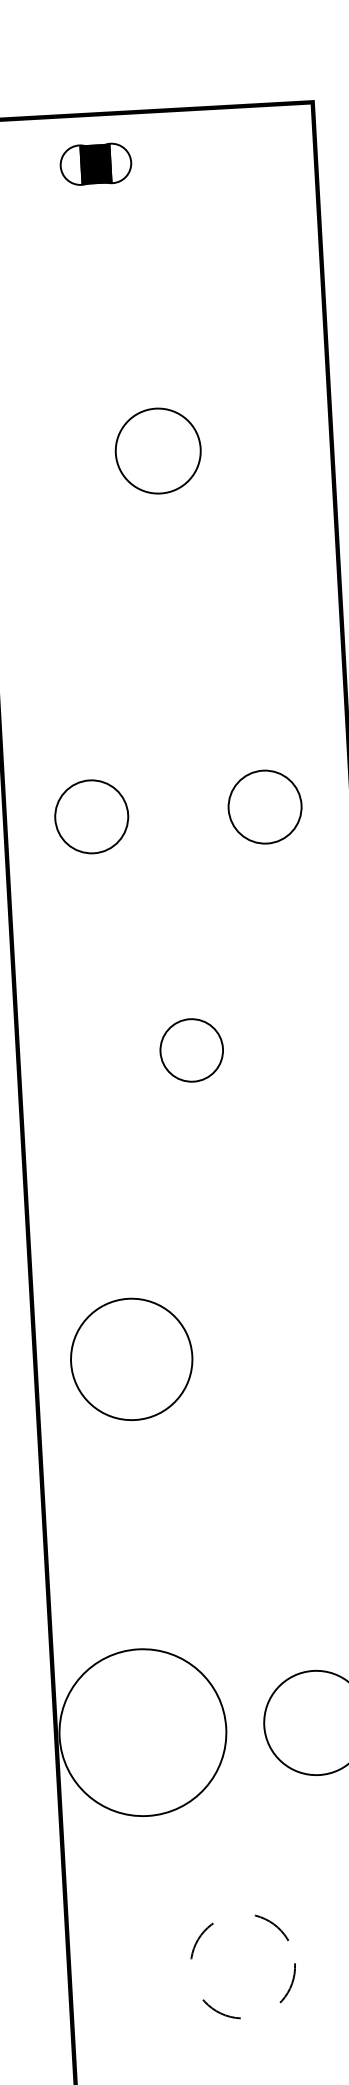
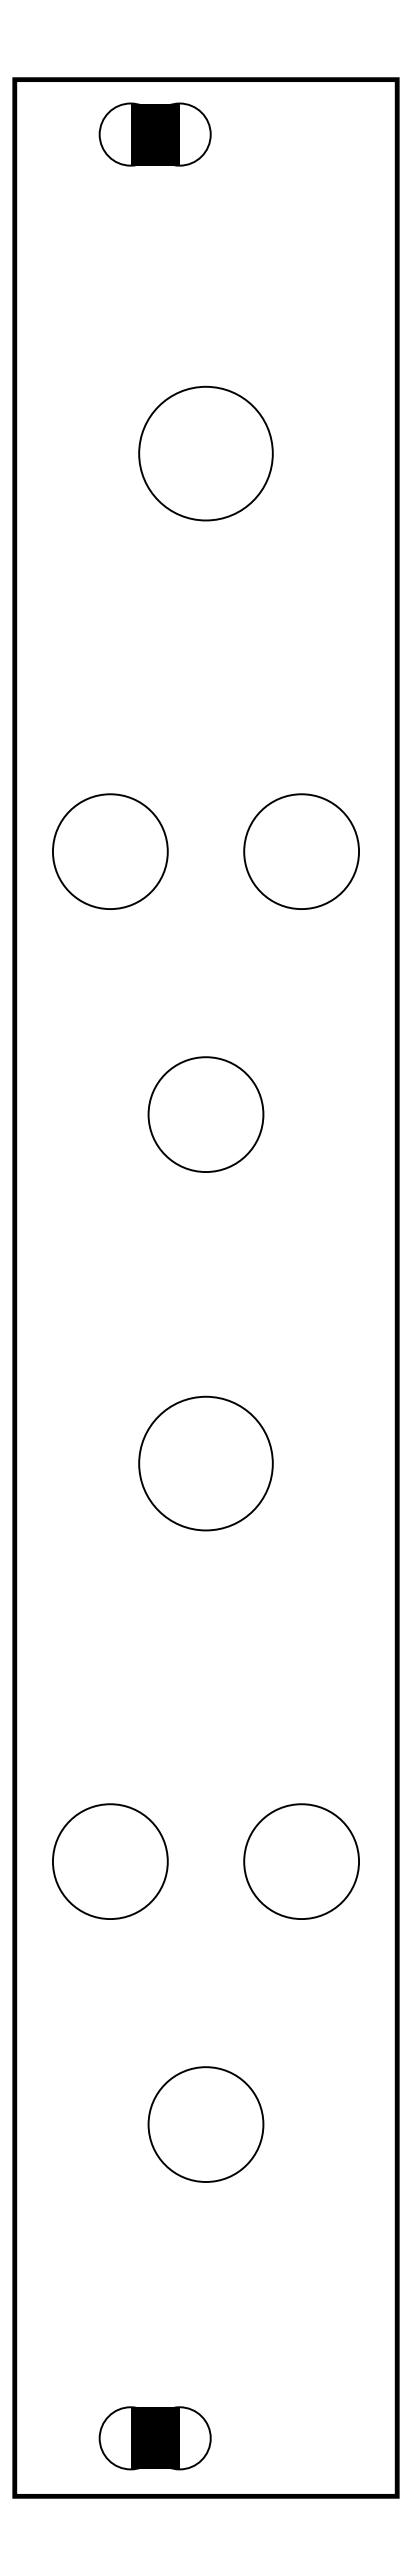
part: (95, 164) -> (154, 134), size x1.43
circle: (157, 450) -> (205, 453), size x1.43
circle: (265, 807) -> (301, 851), size x1.43
circle: (90, 816) -> (109, 851), size x1.43
circle: (191, 1050) -> (205, 1114), size x1.67
circle: (131, 1359) -> (205, 1463), moved
circle: (142, 1732) -> (109, 1861), size x0.62
circle: (242, 1966) -> (205, 2124), dashed -> solid

